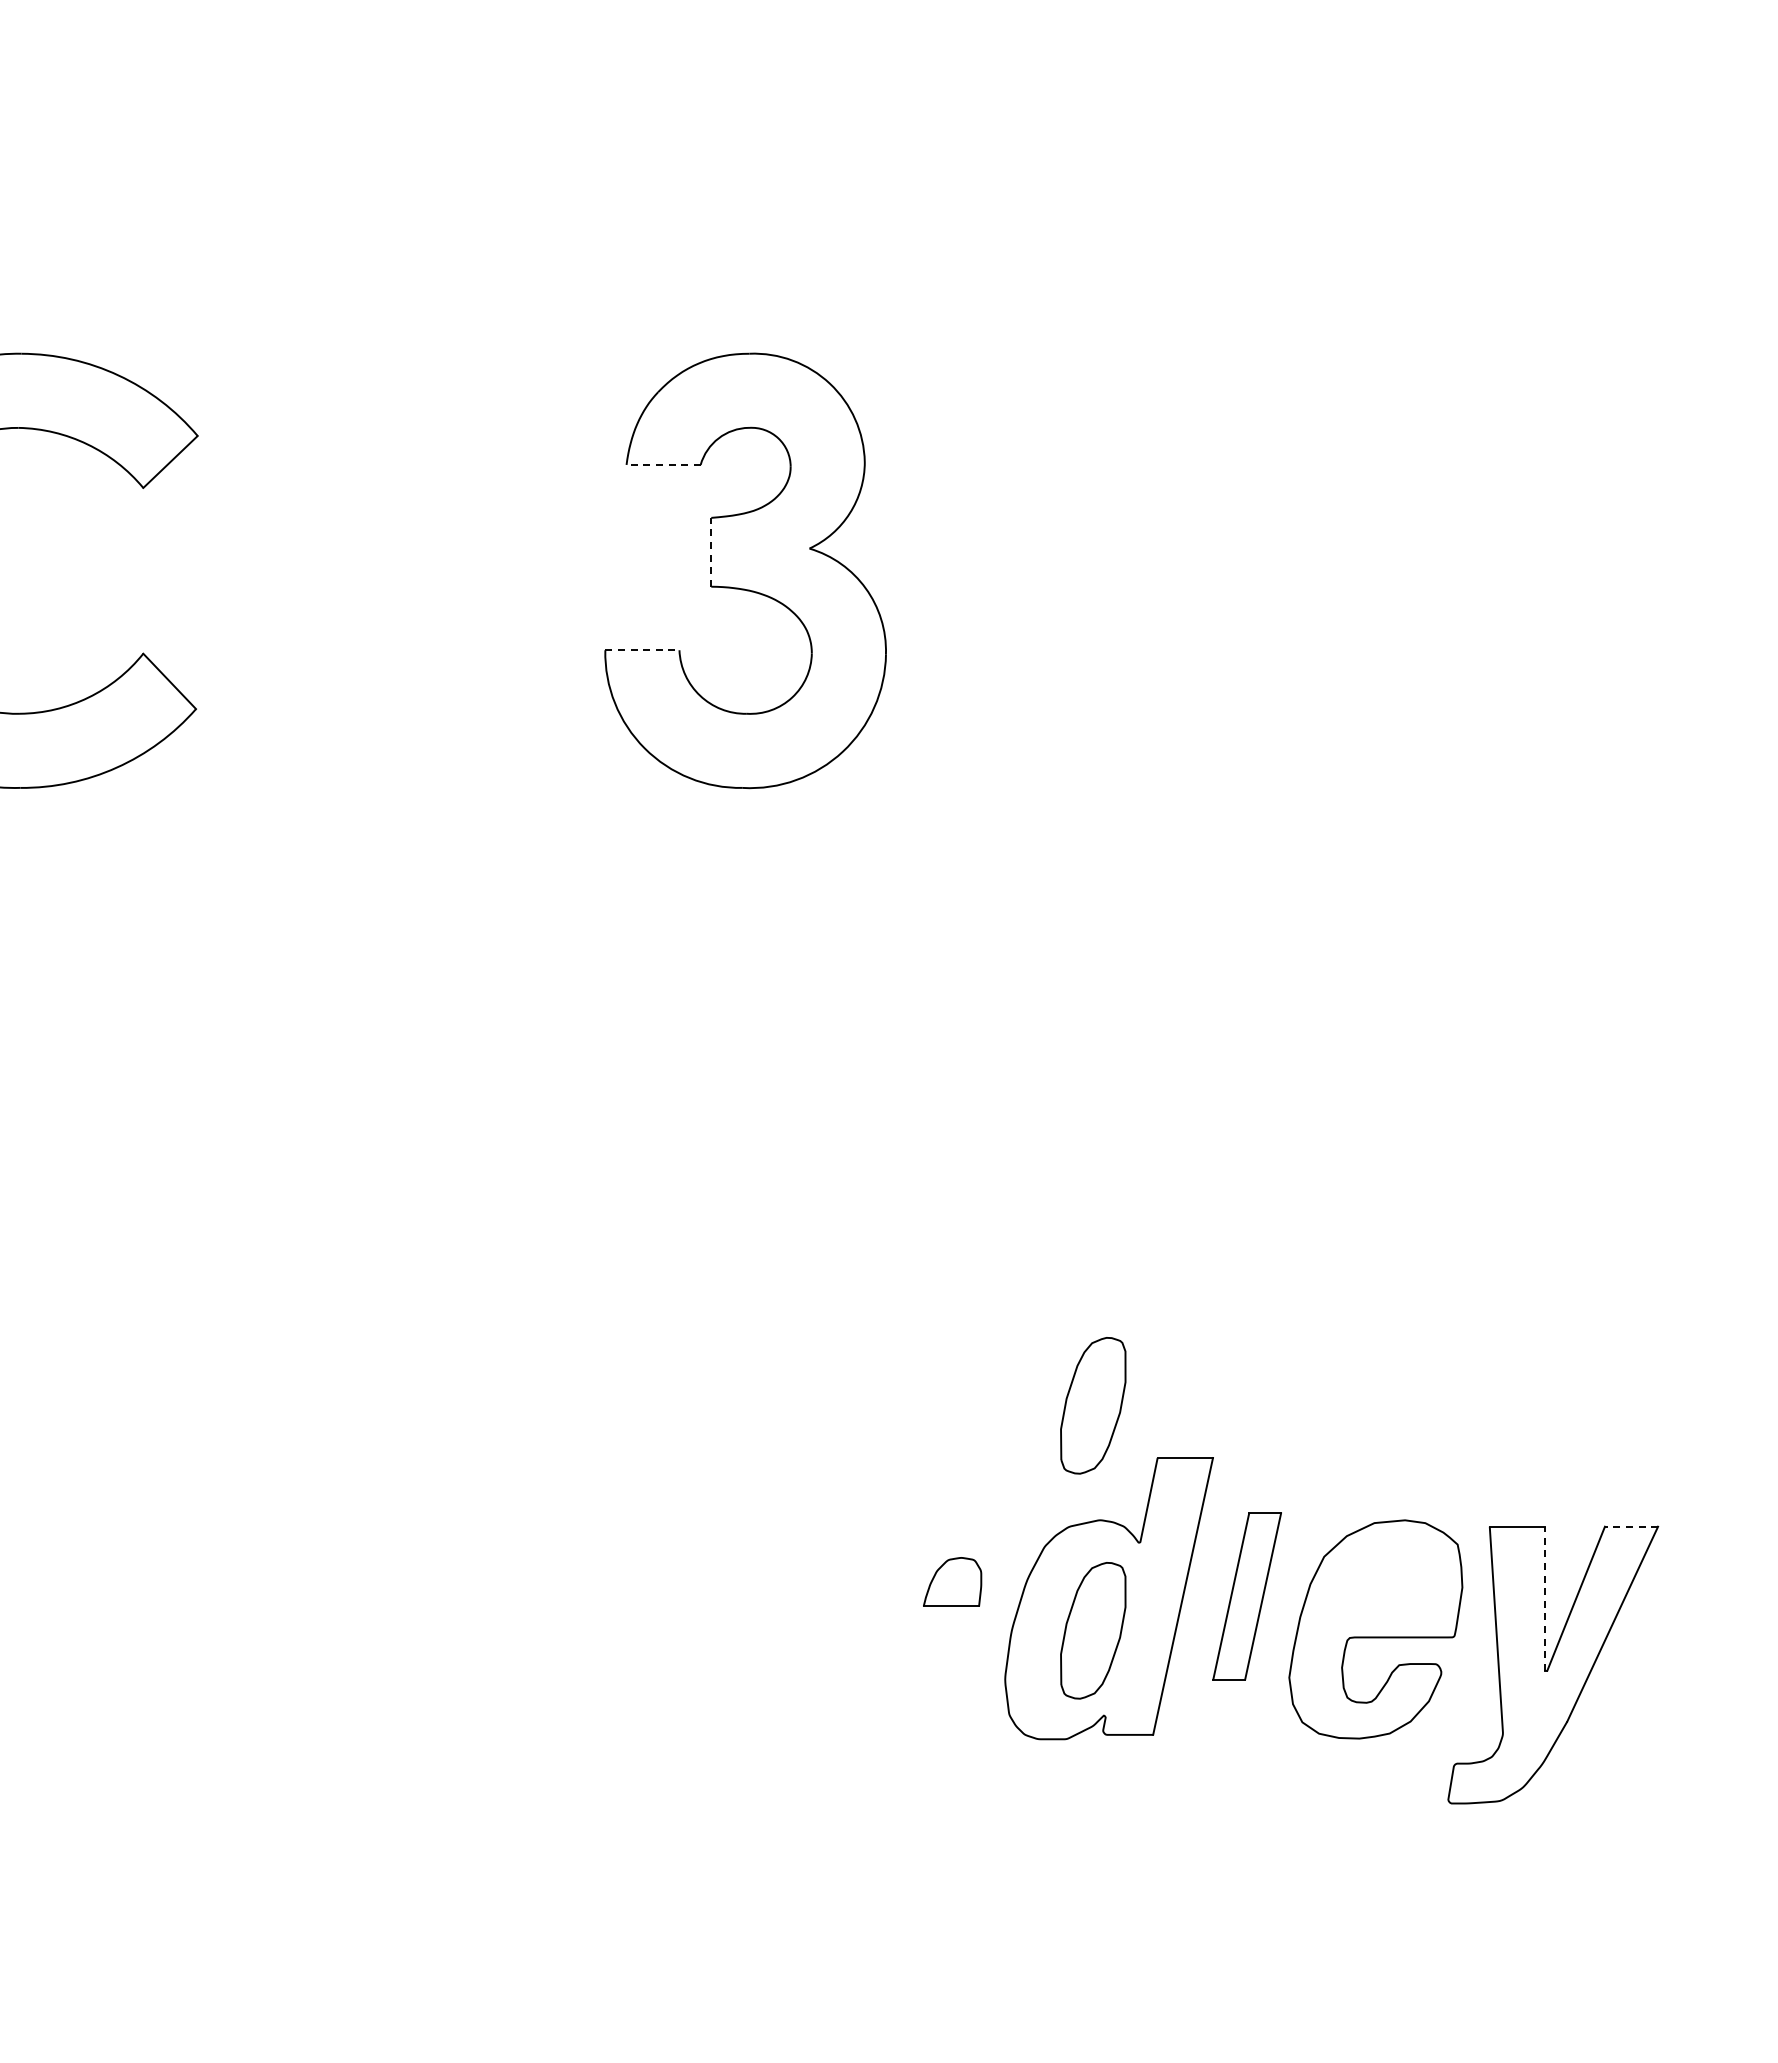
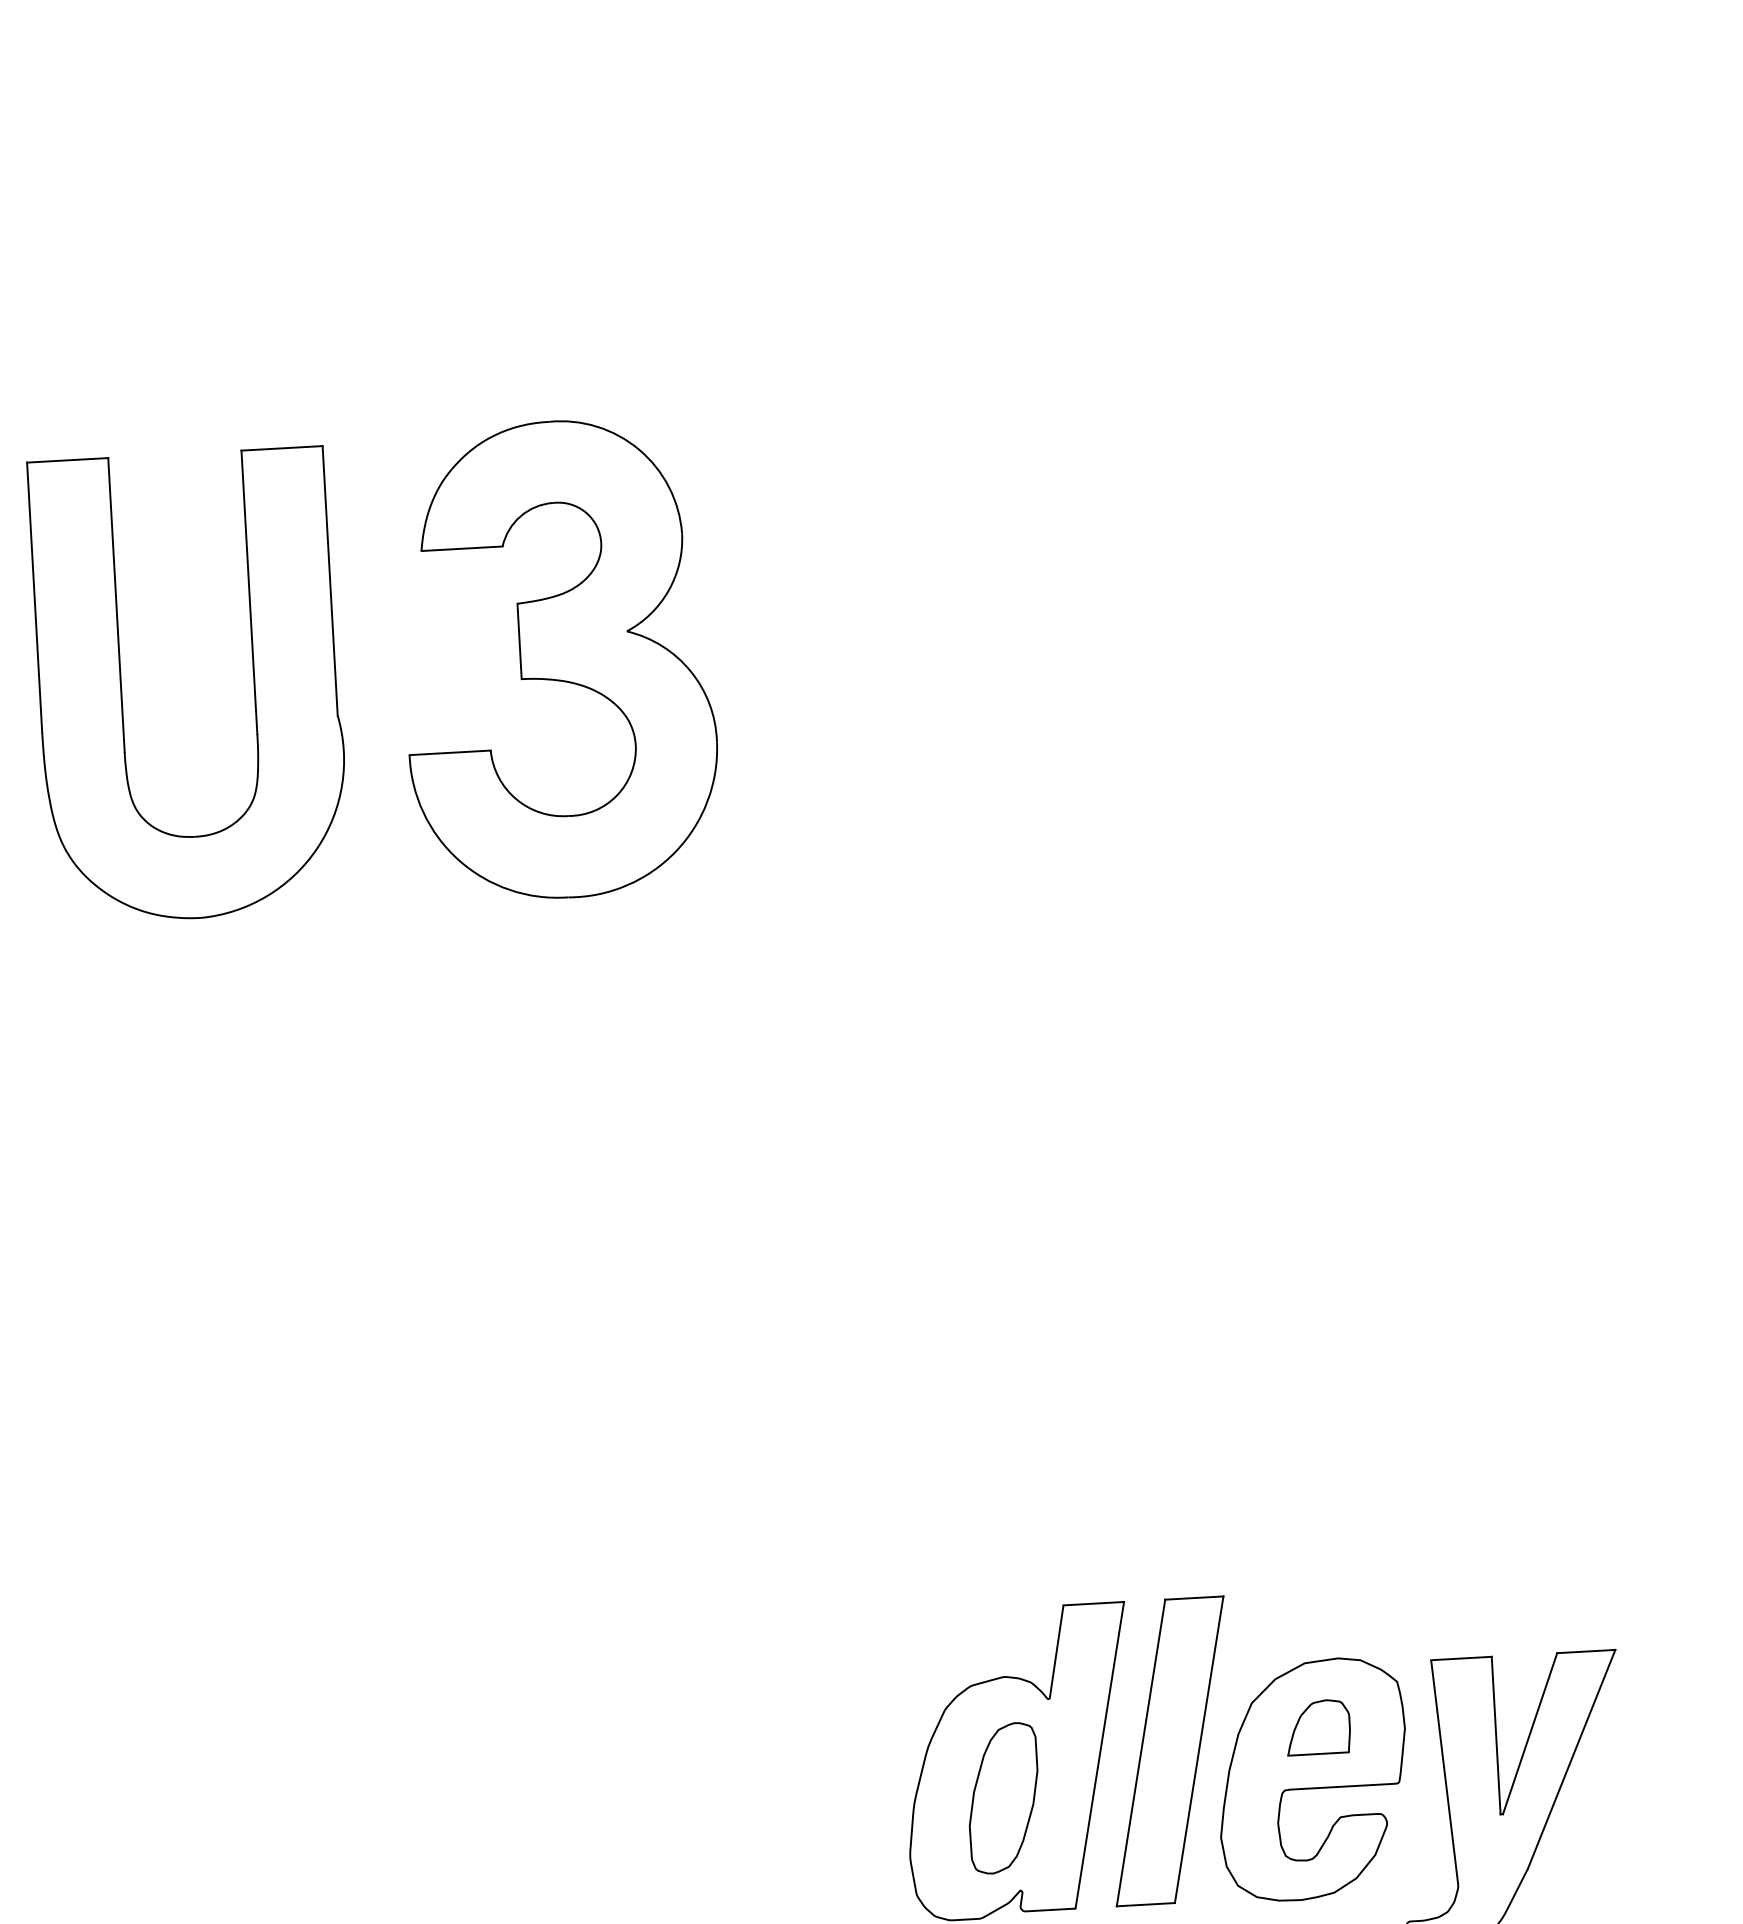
line: (663, 464) -> (461, 548), dashed -> solid
line: (711, 551) -> (519, 640), dashed -> solid
part: (467, 575) -> (254, 681), added
line: (642, 650) -> (450, 753), dashed -> solid
part: (1093, 1405) -> (990, 1551), removed
line: (1631, 1526) -> (1586, 1651), dashed -> solid
part: (952, 1581) -> (1318, 1726), moved
part: (1246, 1596) -> (1169, 1751), size x1.67
line: (1545, 1598) -> (1496, 1735), dashed -> solid

